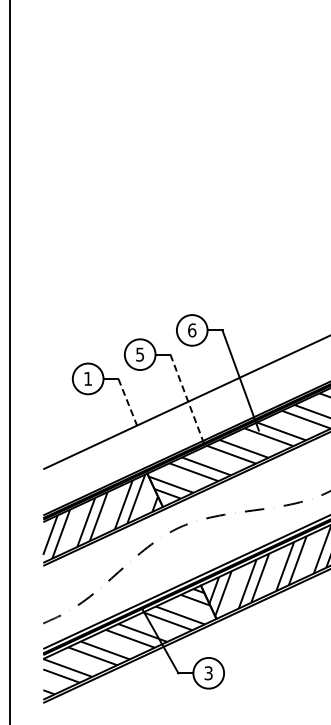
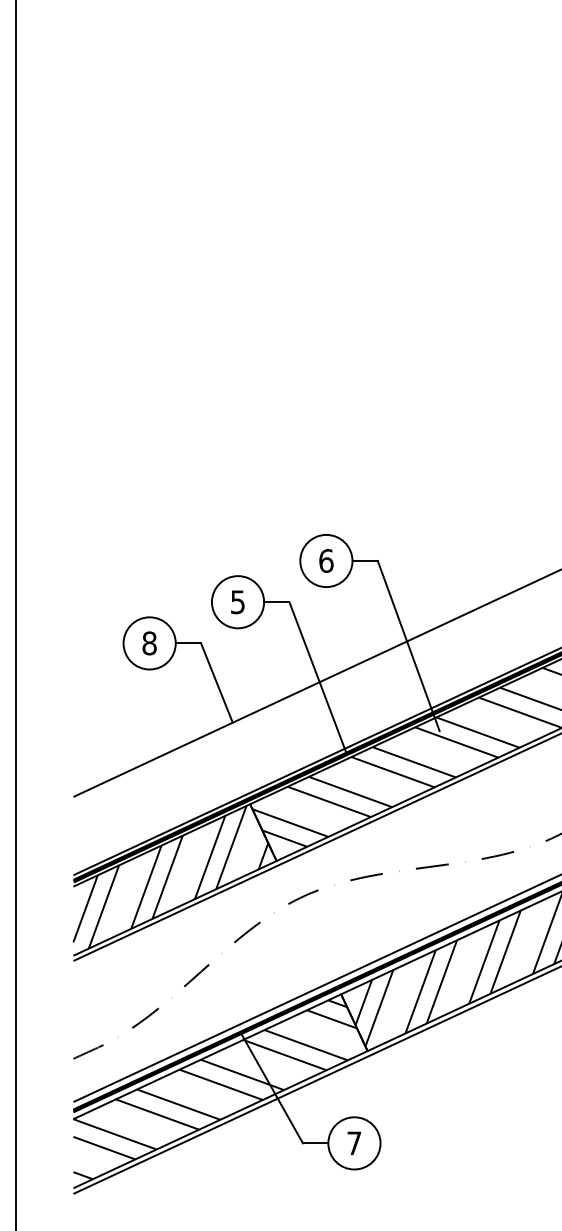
text: (88, 378) -> (150, 642), 1 -> 8
line: (187, 399) -> (318, 678), dashed -> solid
line: (127, 402) -> (216, 683), dashed -> solid
text: (208, 673) -> (354, 1143), 3 -> 7

